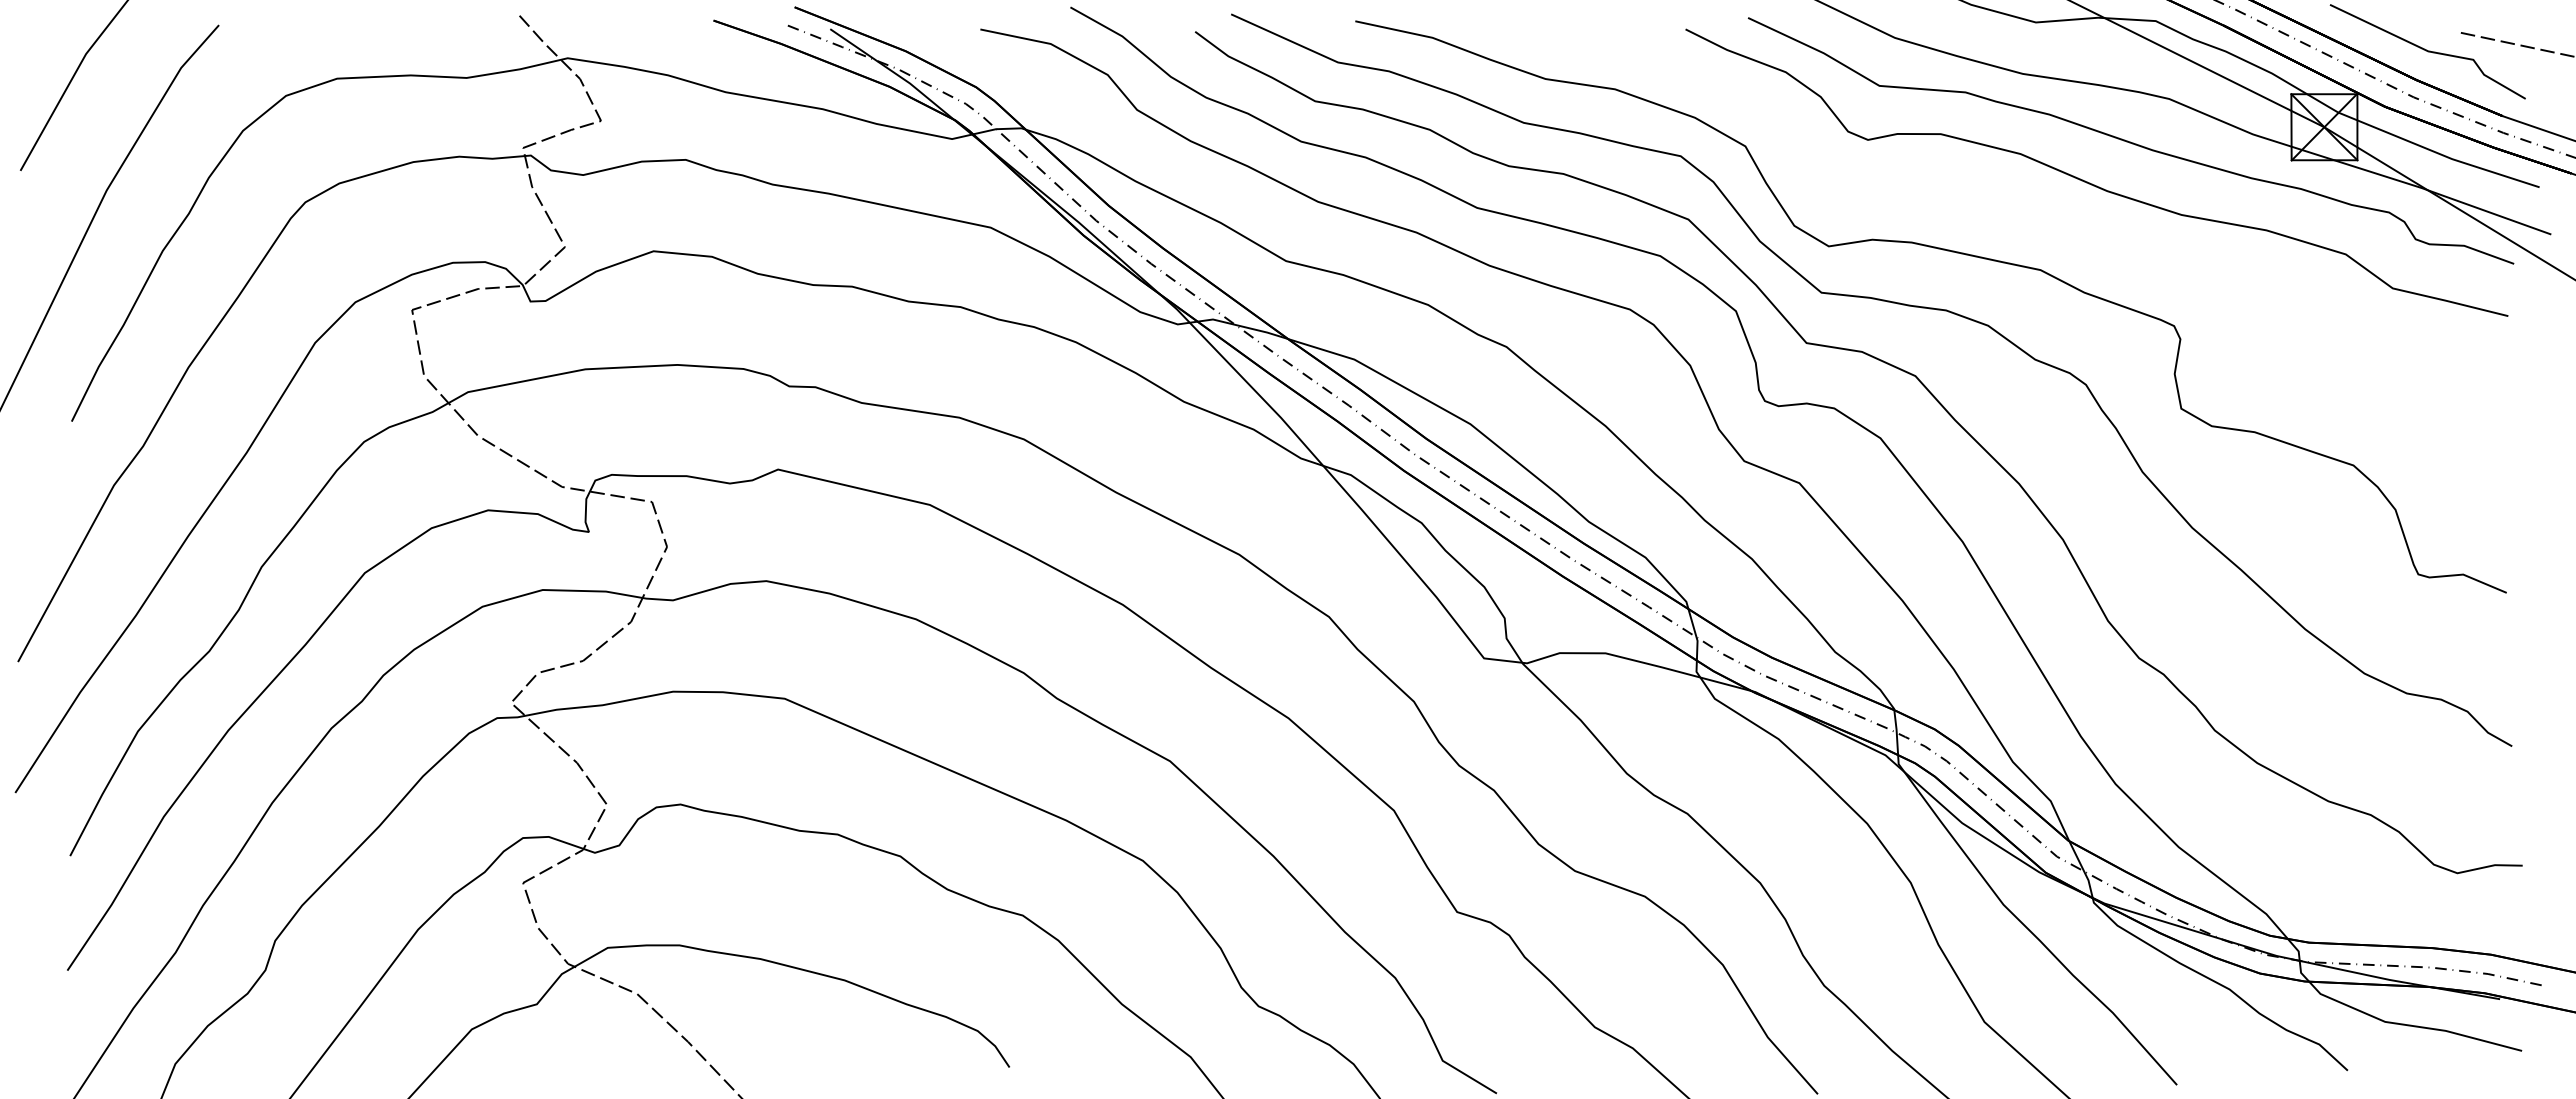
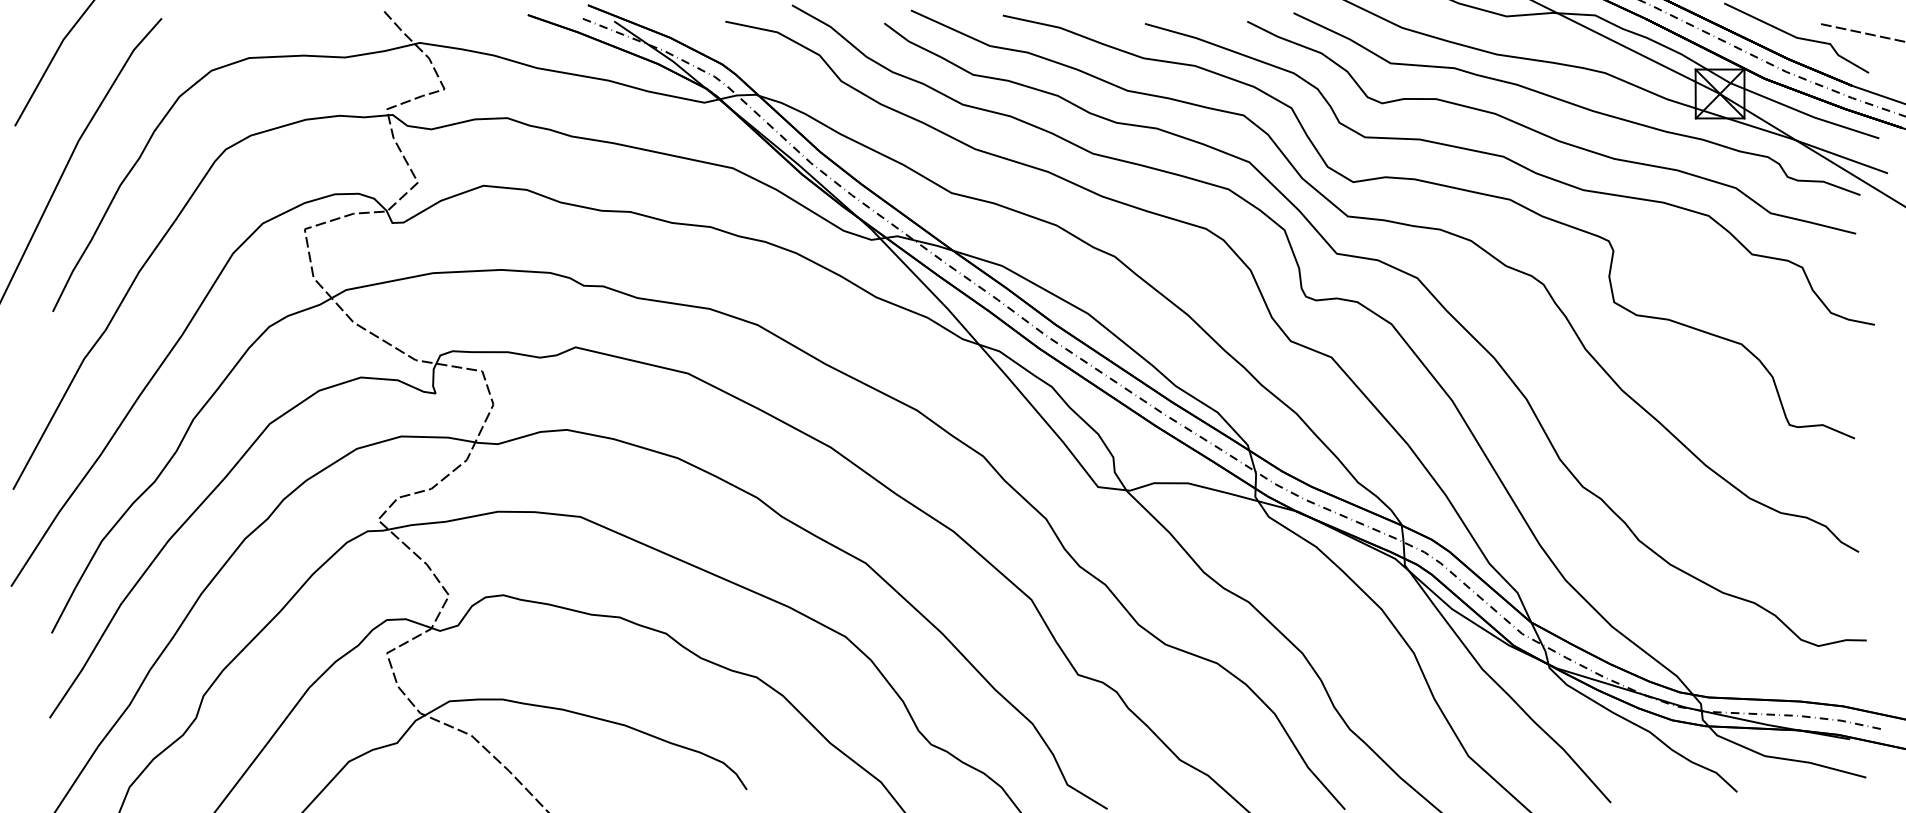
curve: (2048, 221) -> (1515, 163), added

